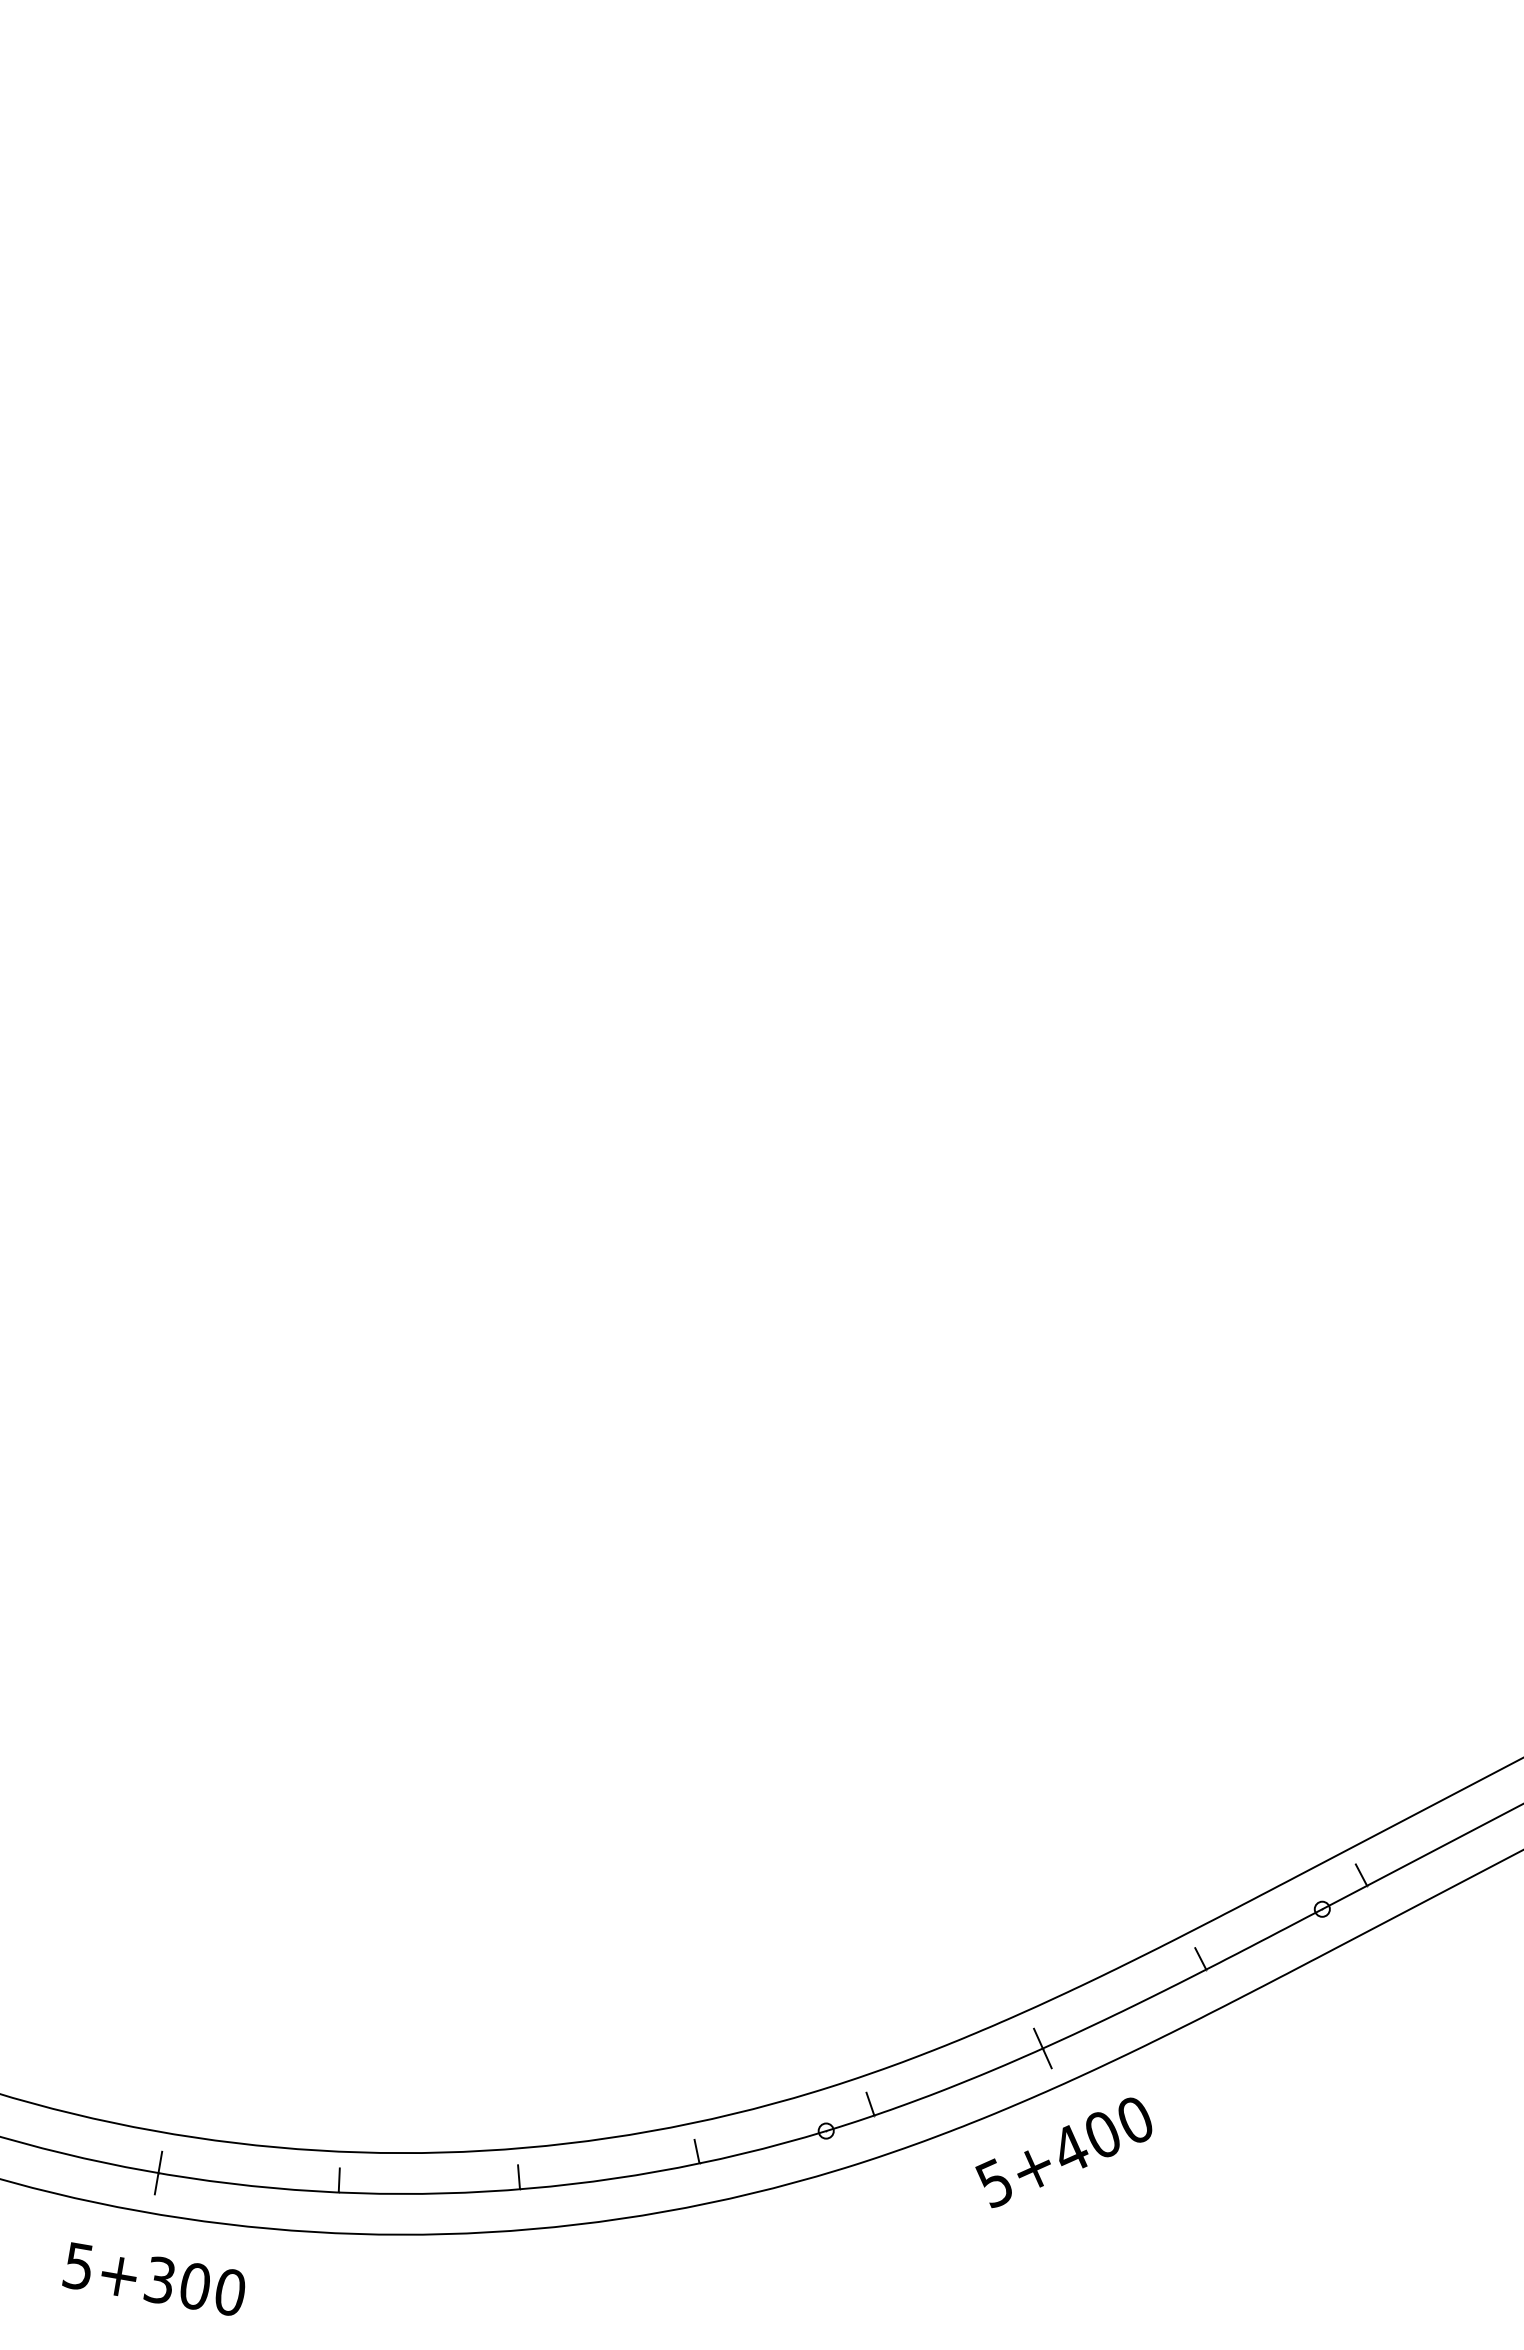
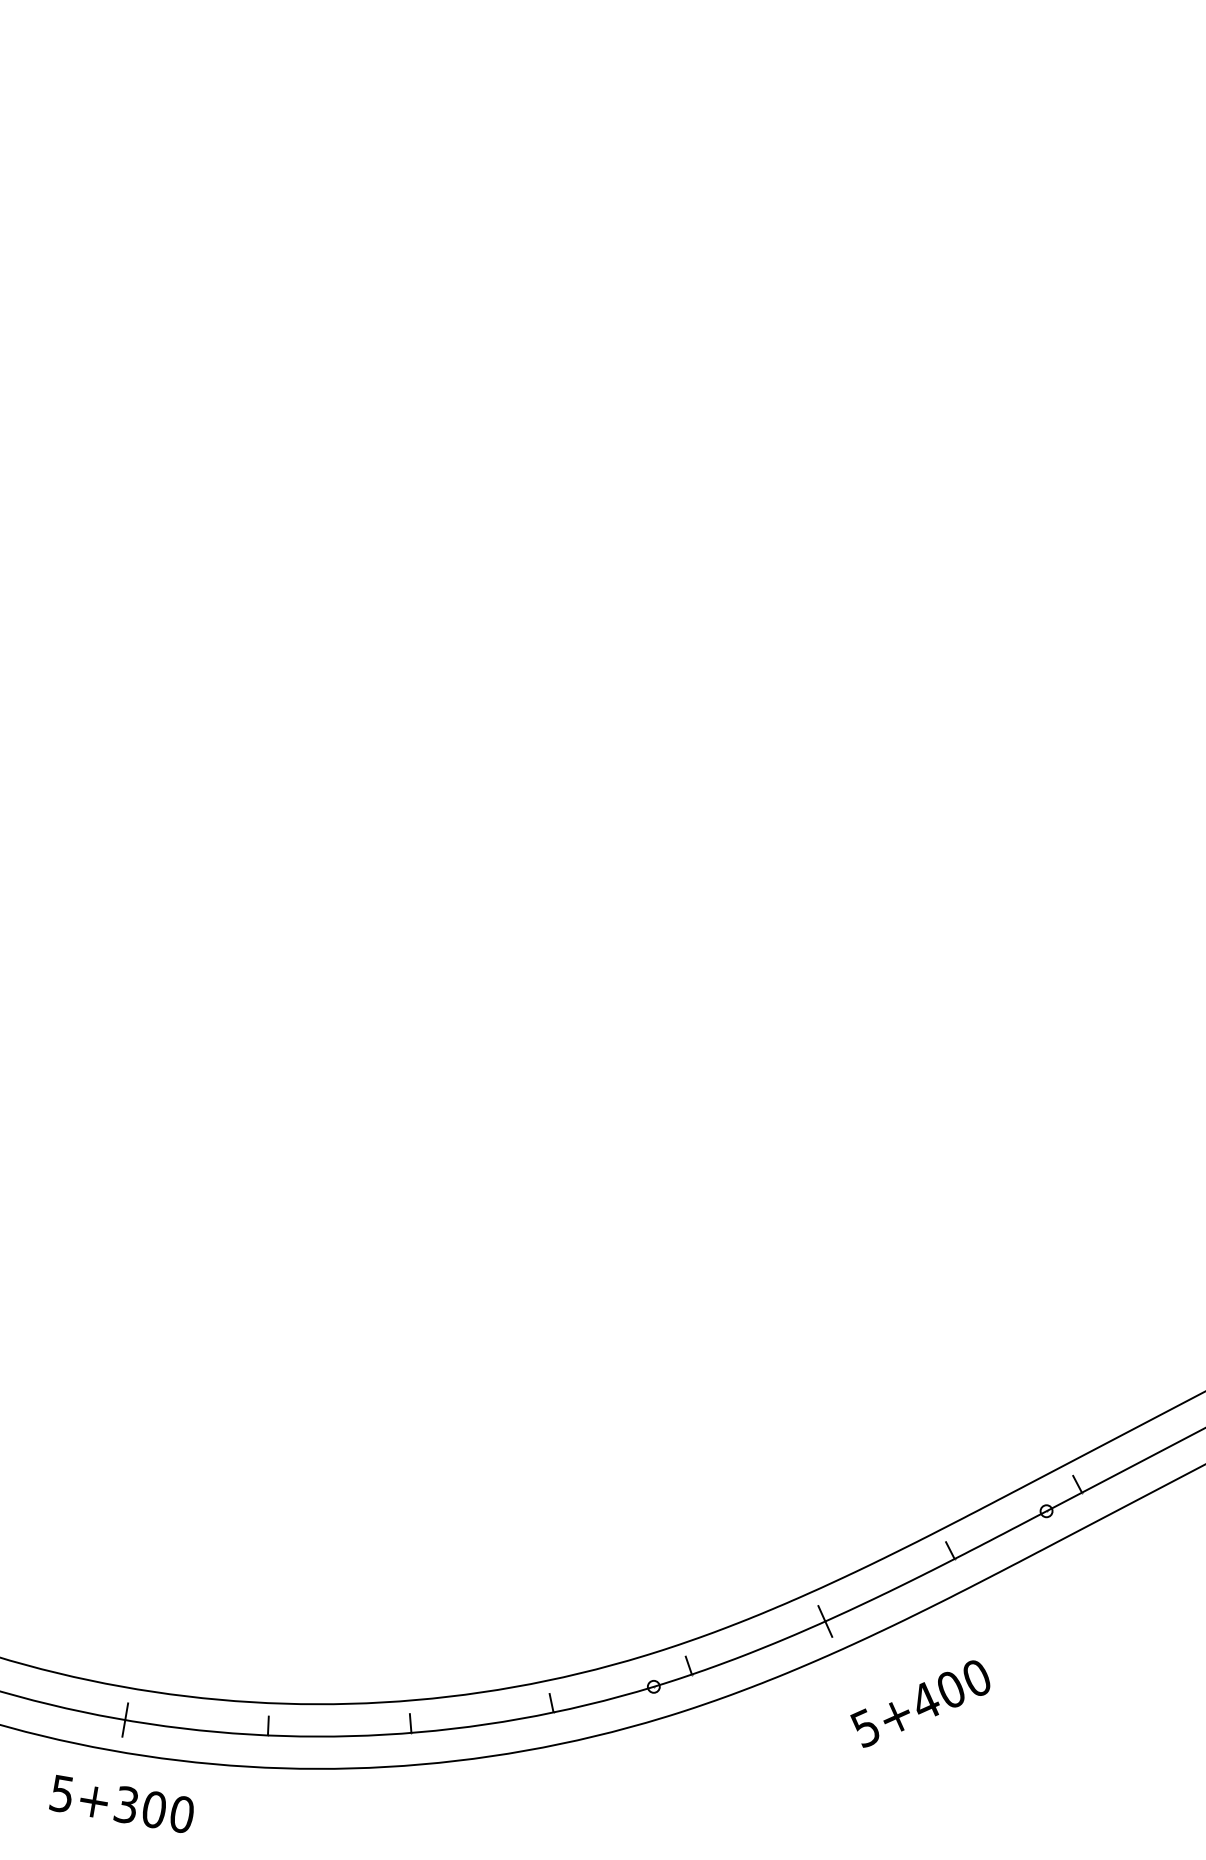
text: (1063, 2152) -> (920, 1703), moved

